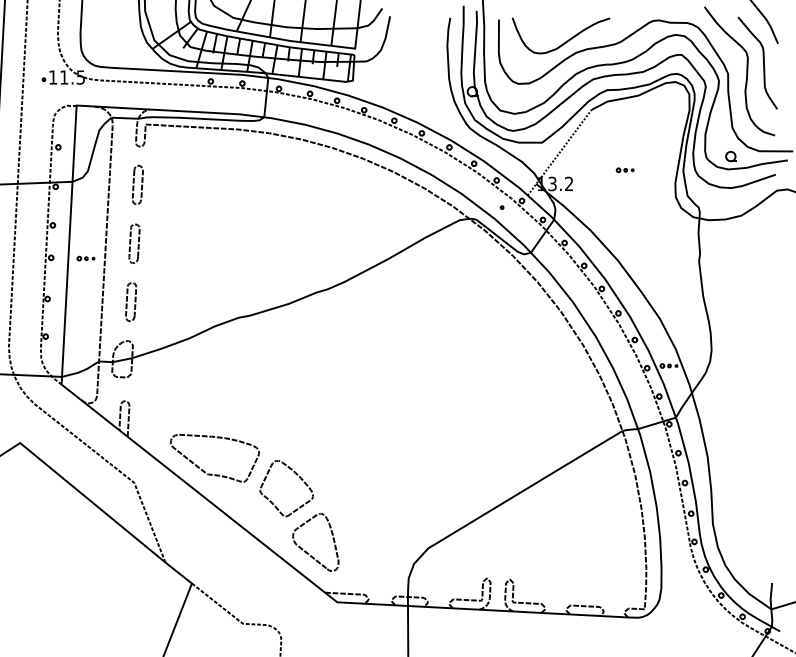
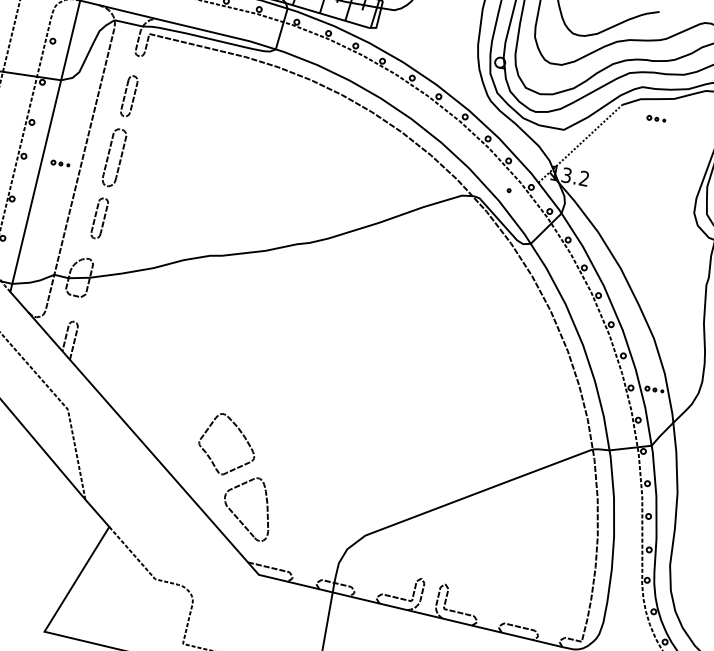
part: (624, 169) -> (655, 118), moved
part: (134, 243) -> (114, 157), size x1.4
part: (211, 473) -> (151, 414), removed

